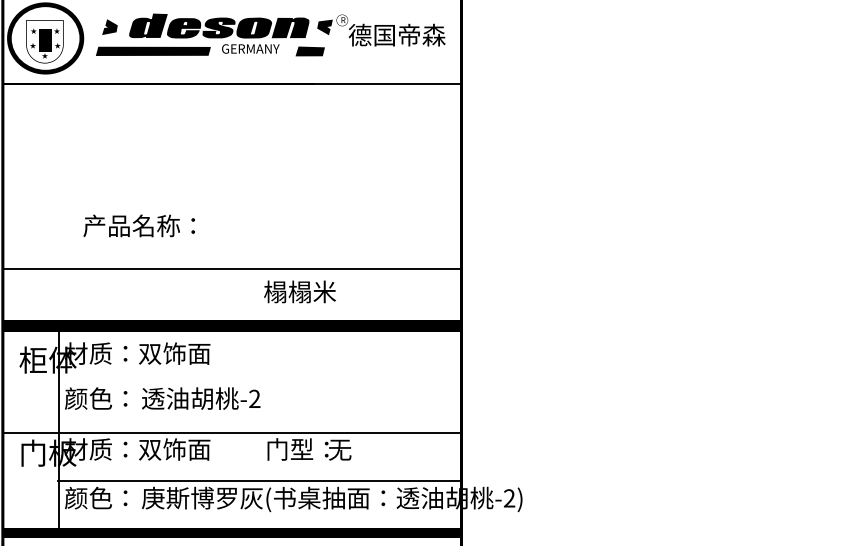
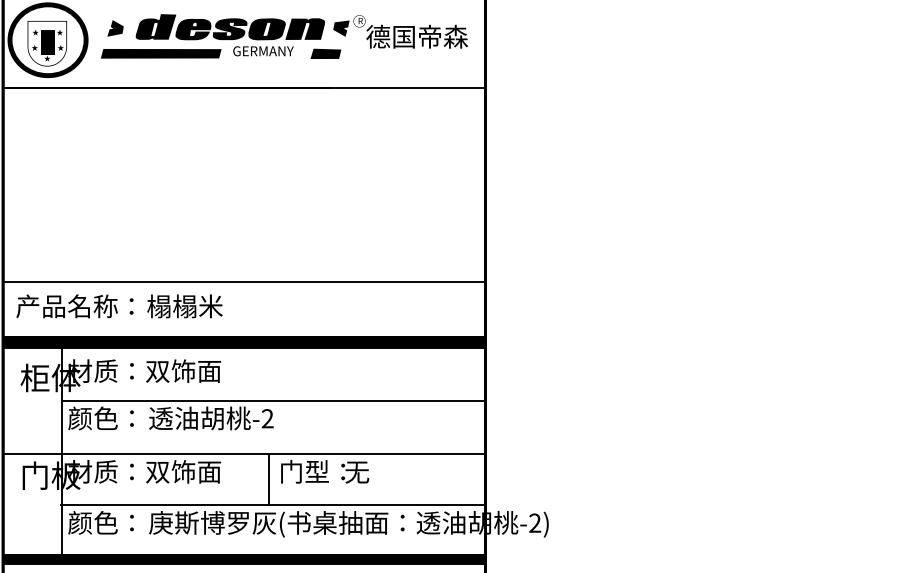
text: (138, 225) -> (74, 305), moved
text: (299, 291) -> (184, 305), moved
line: (259, 382) -> (272, 401), added
line: (256, 456) -> (269, 479), added

